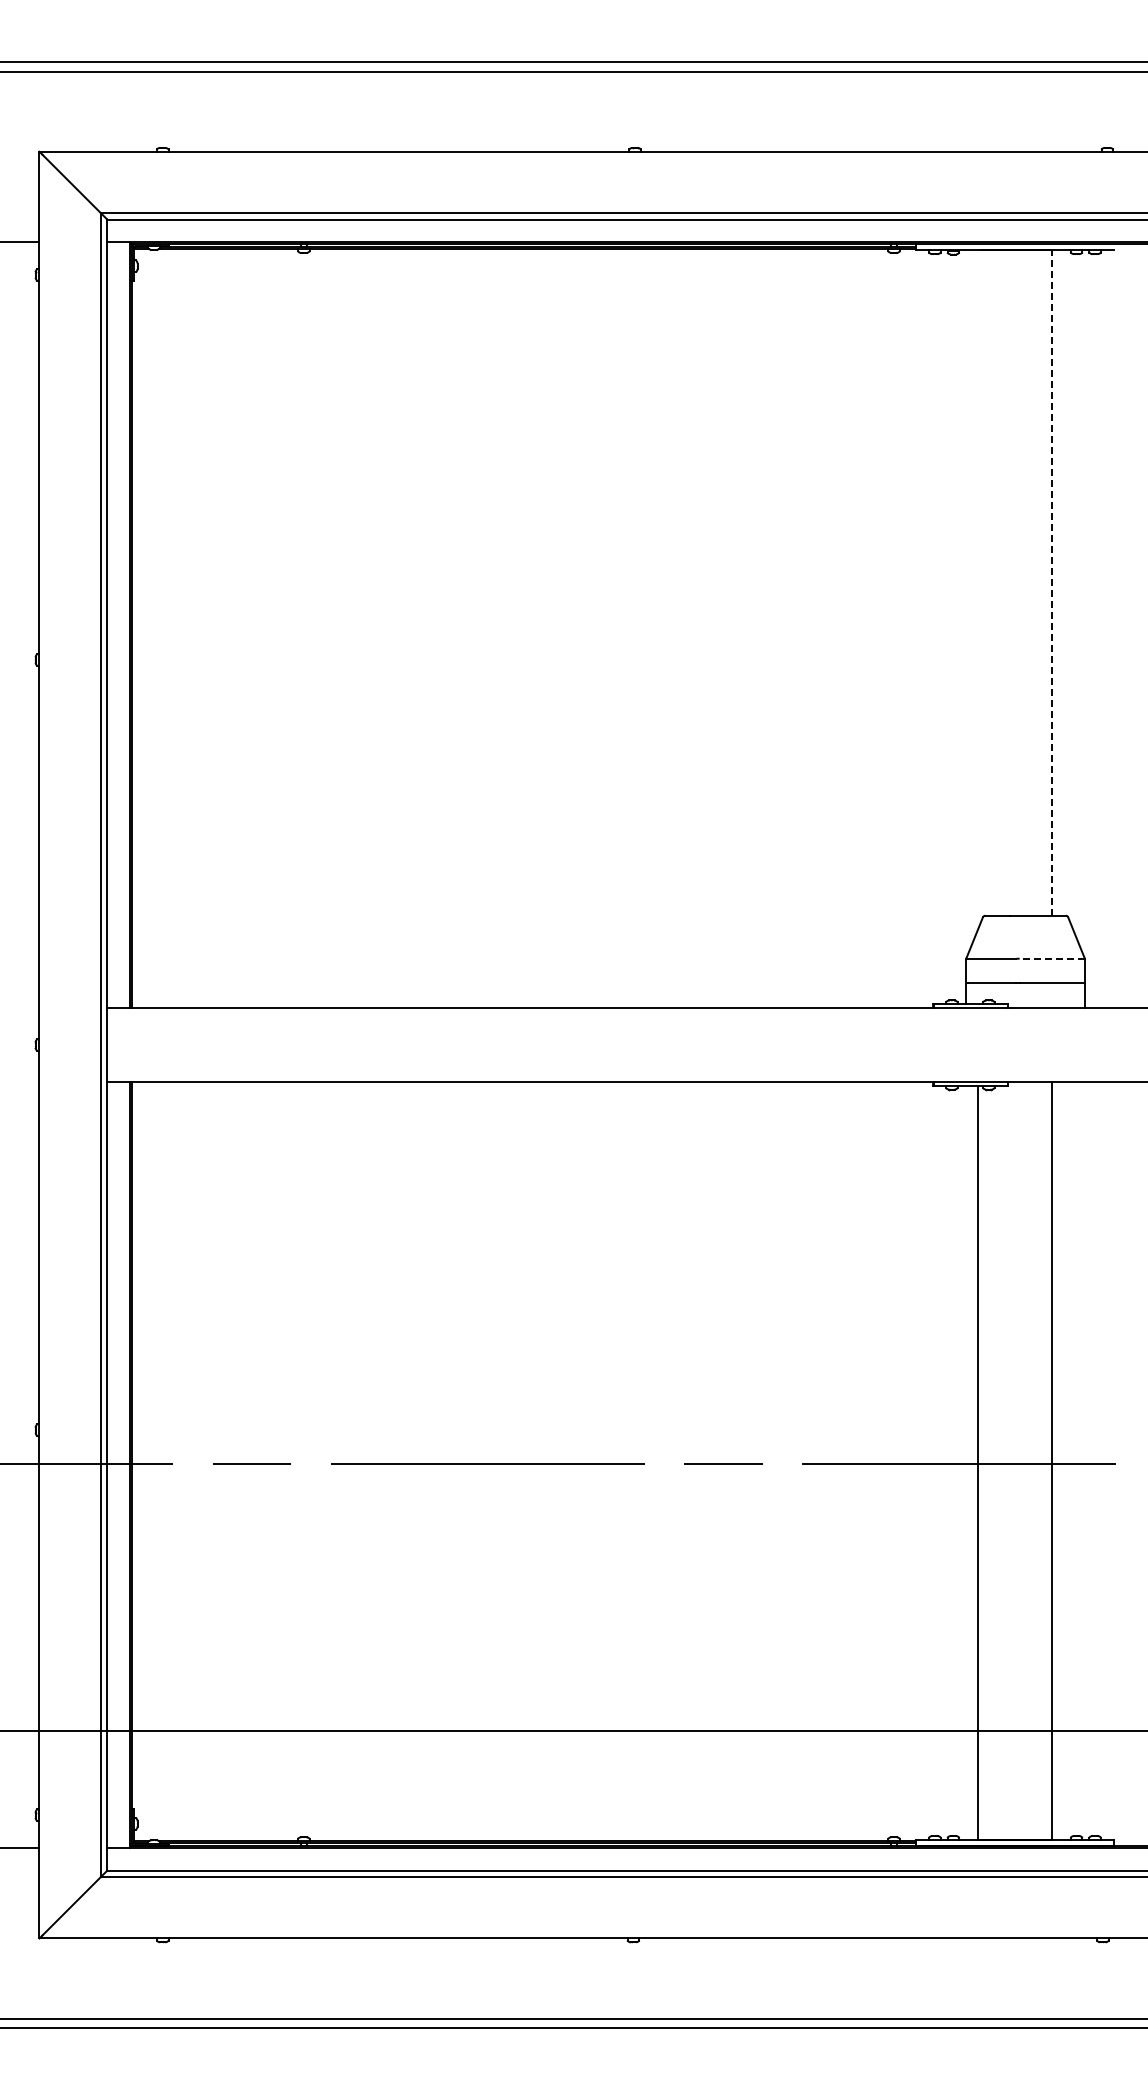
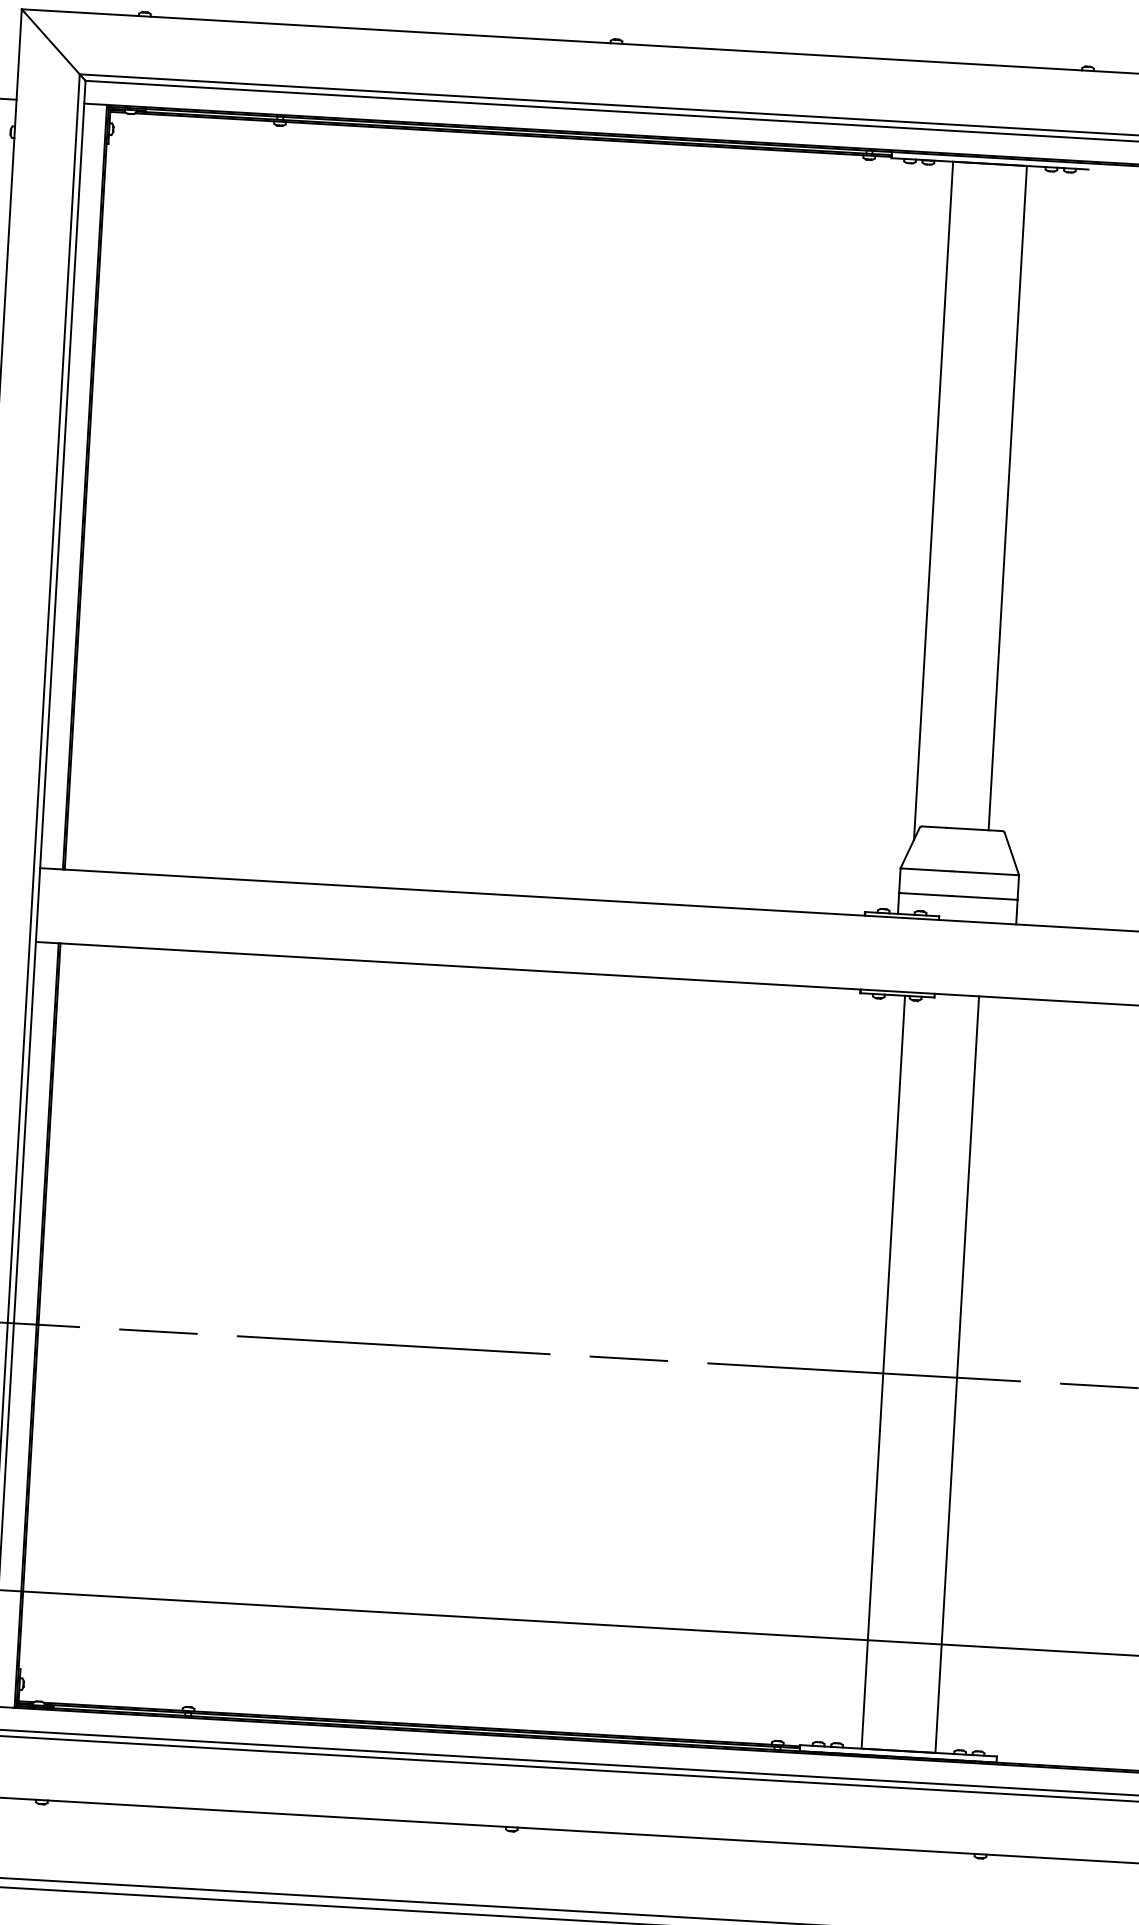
line: (1051, 583) -> (1007, 498), dashed -> solid
line: (978, 589) -> (934, 500), added
line: (1052, 958) -> (986, 873), dashed -> solid

